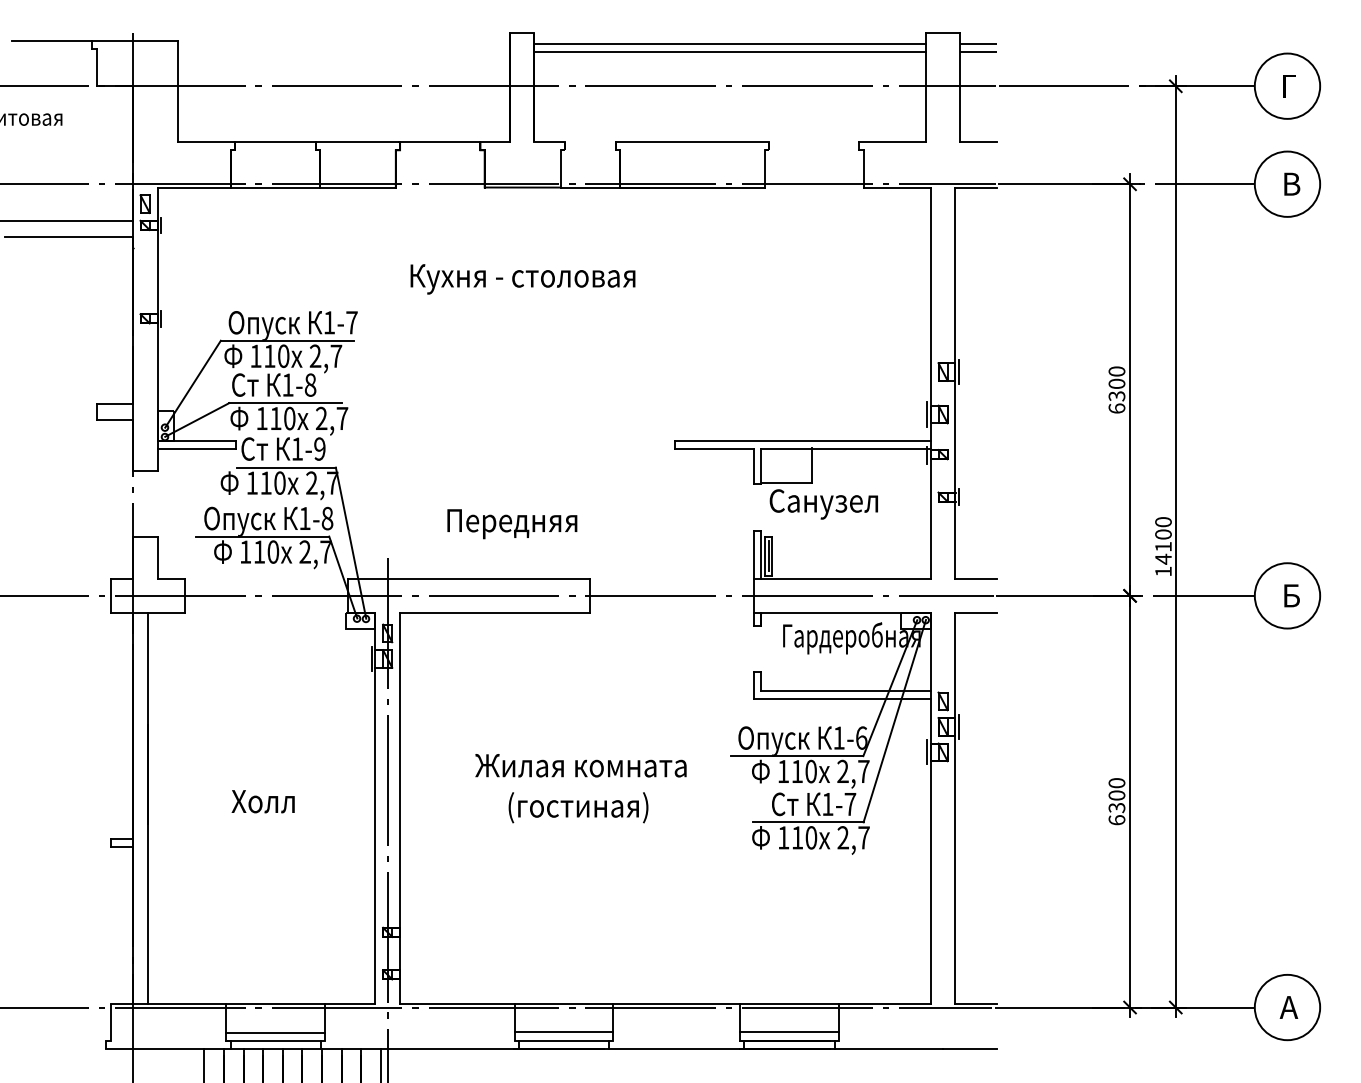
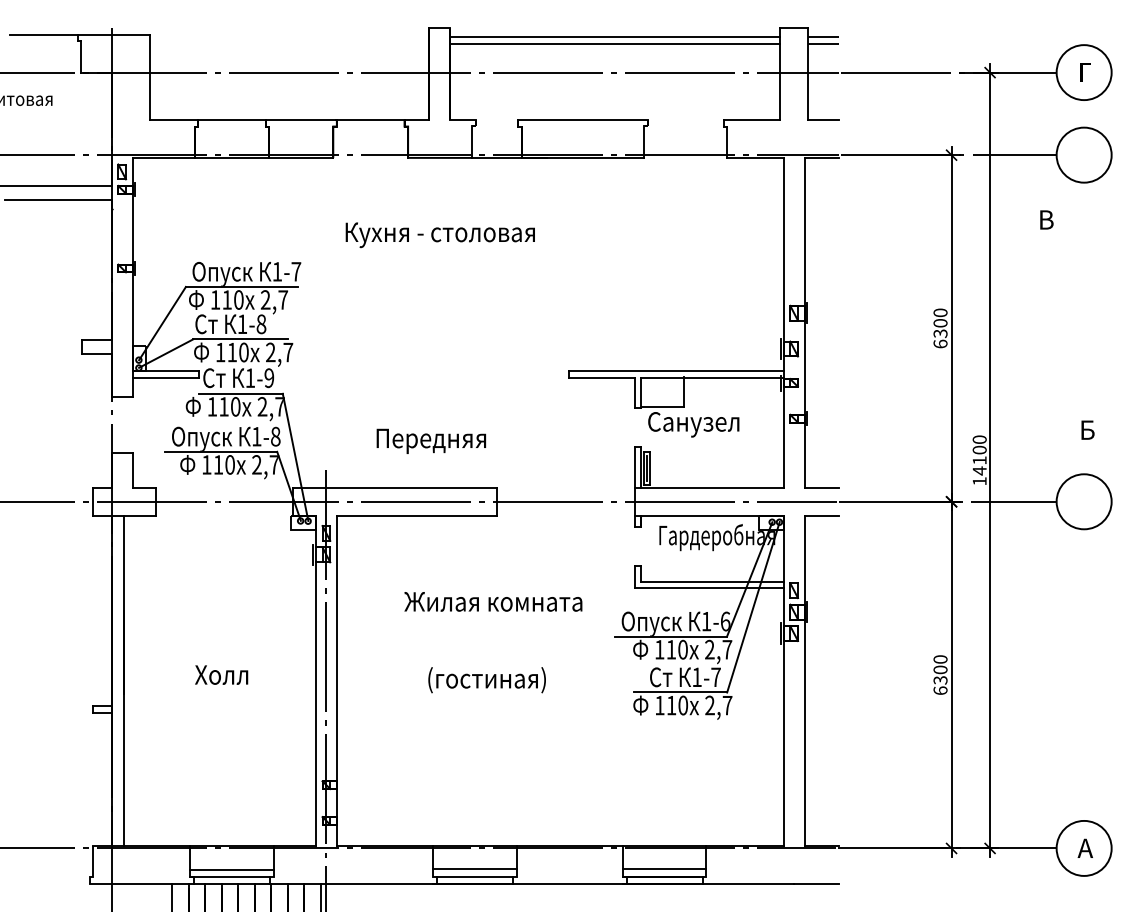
text: (1292, 183) -> (1047, 219), moved
text: (1291, 595) -> (1087, 429), moved
text: (580, 765) -> (493, 601), moved

